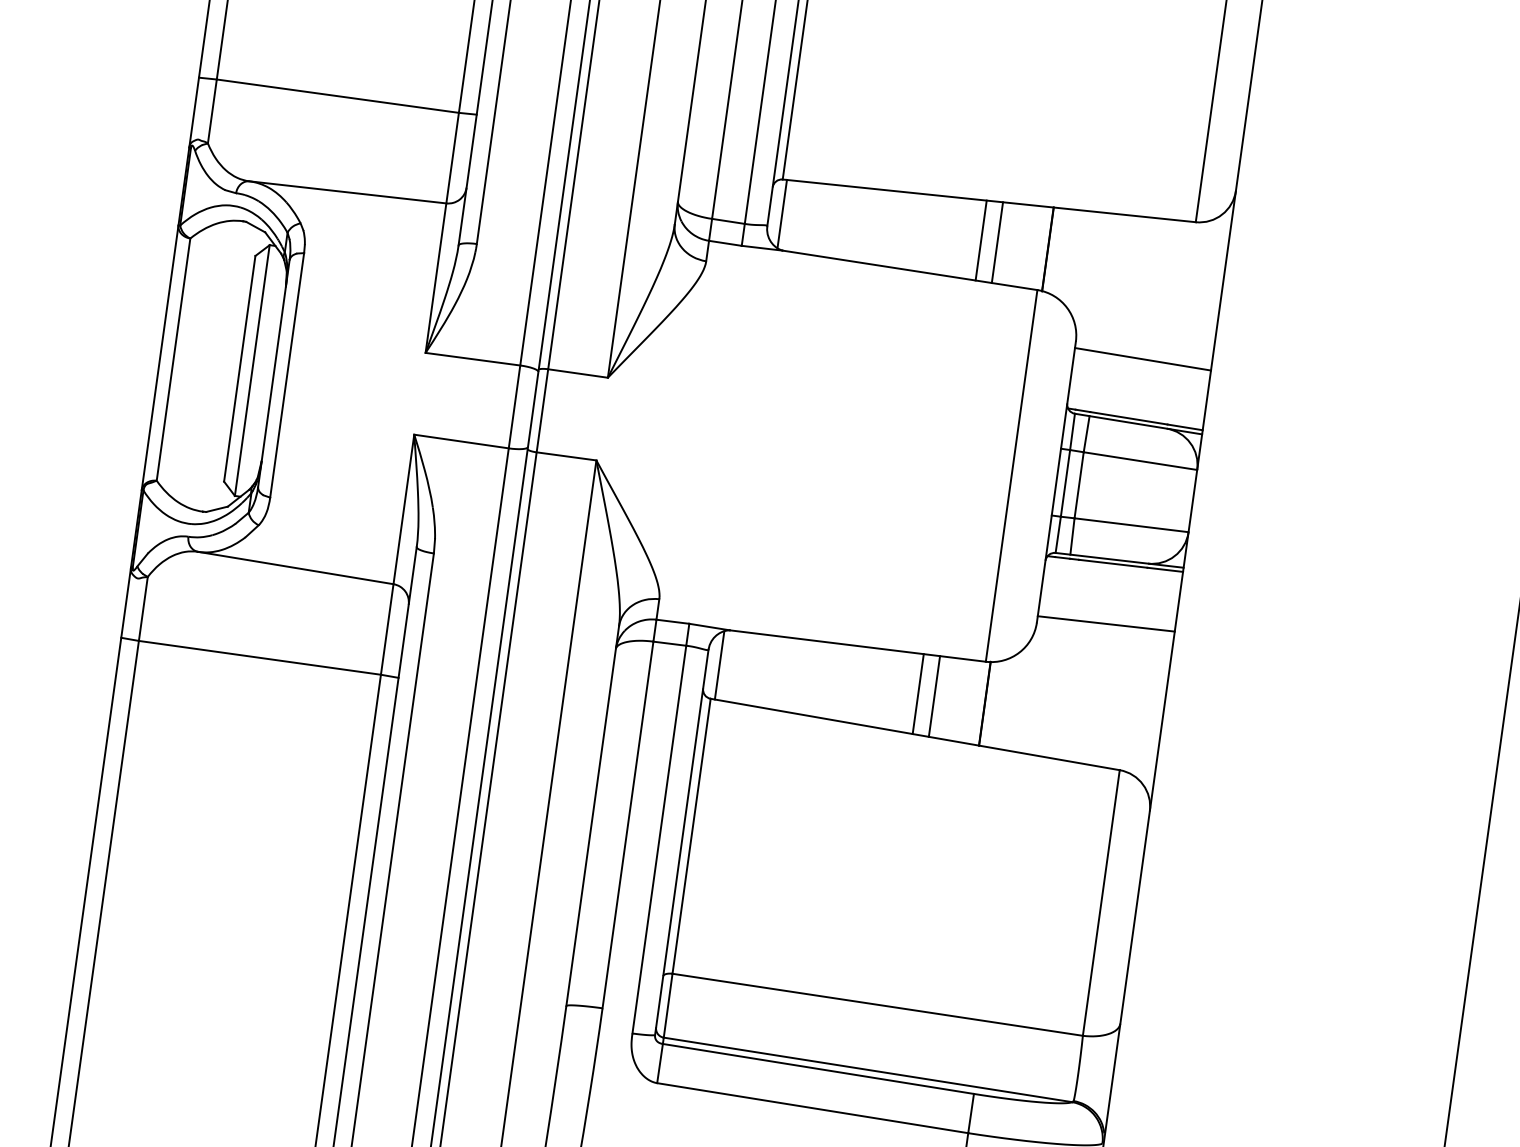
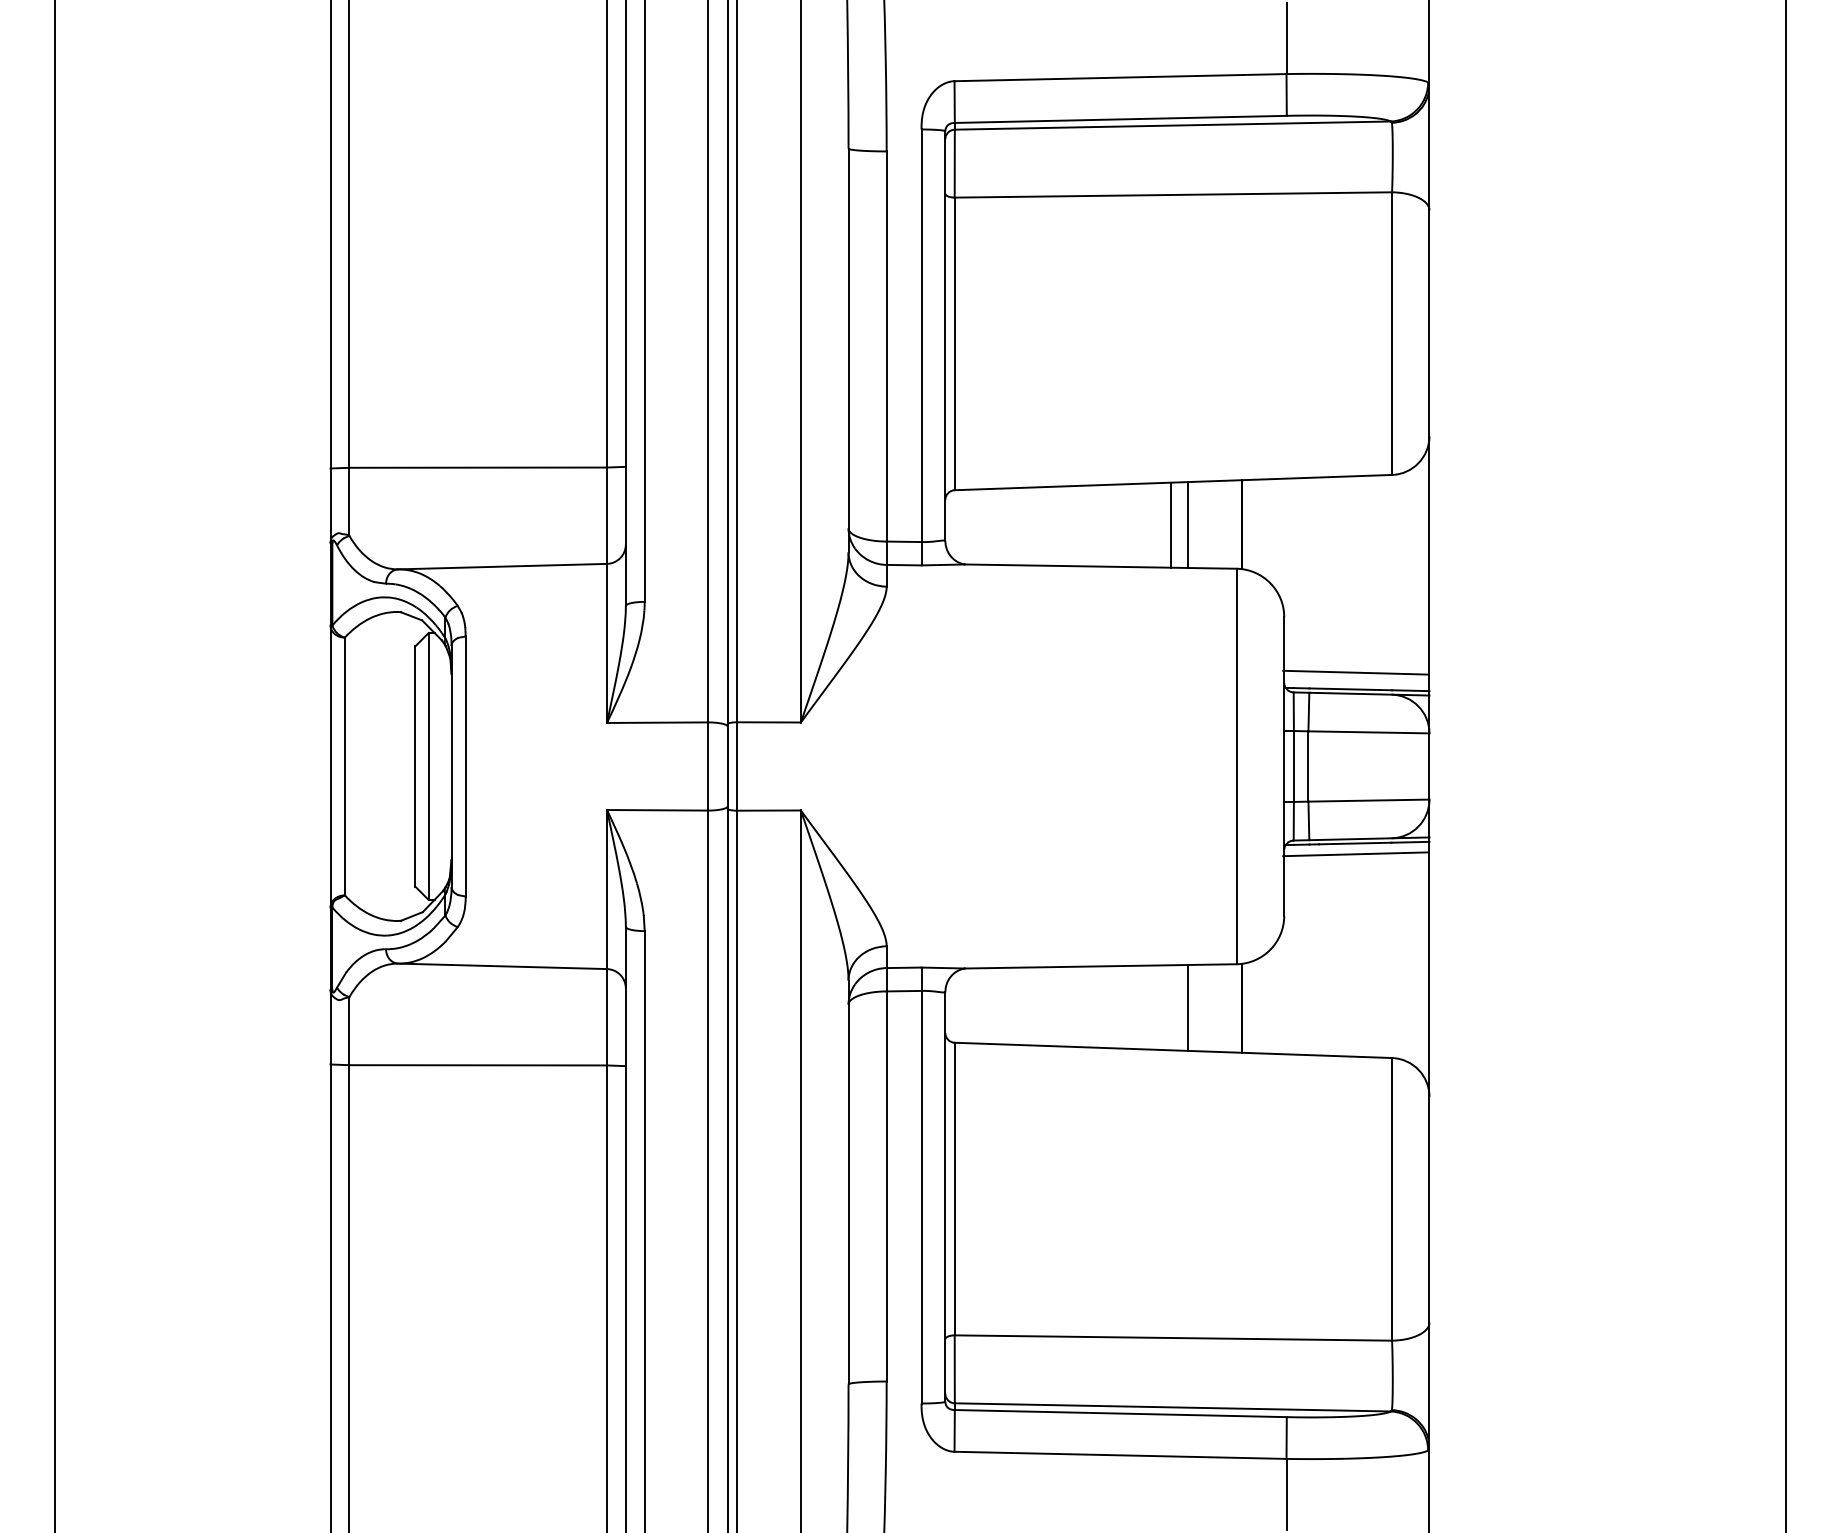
line: (782, 214) -> (959, 526), removed
line: (1142, 359) -> (1355, 672), moved
line: (1105, 624) -> (1355, 854), moved
line: (719, 665) -> (959, 1006), removed
line: (918, 693) -> (1170, 1007), removed

